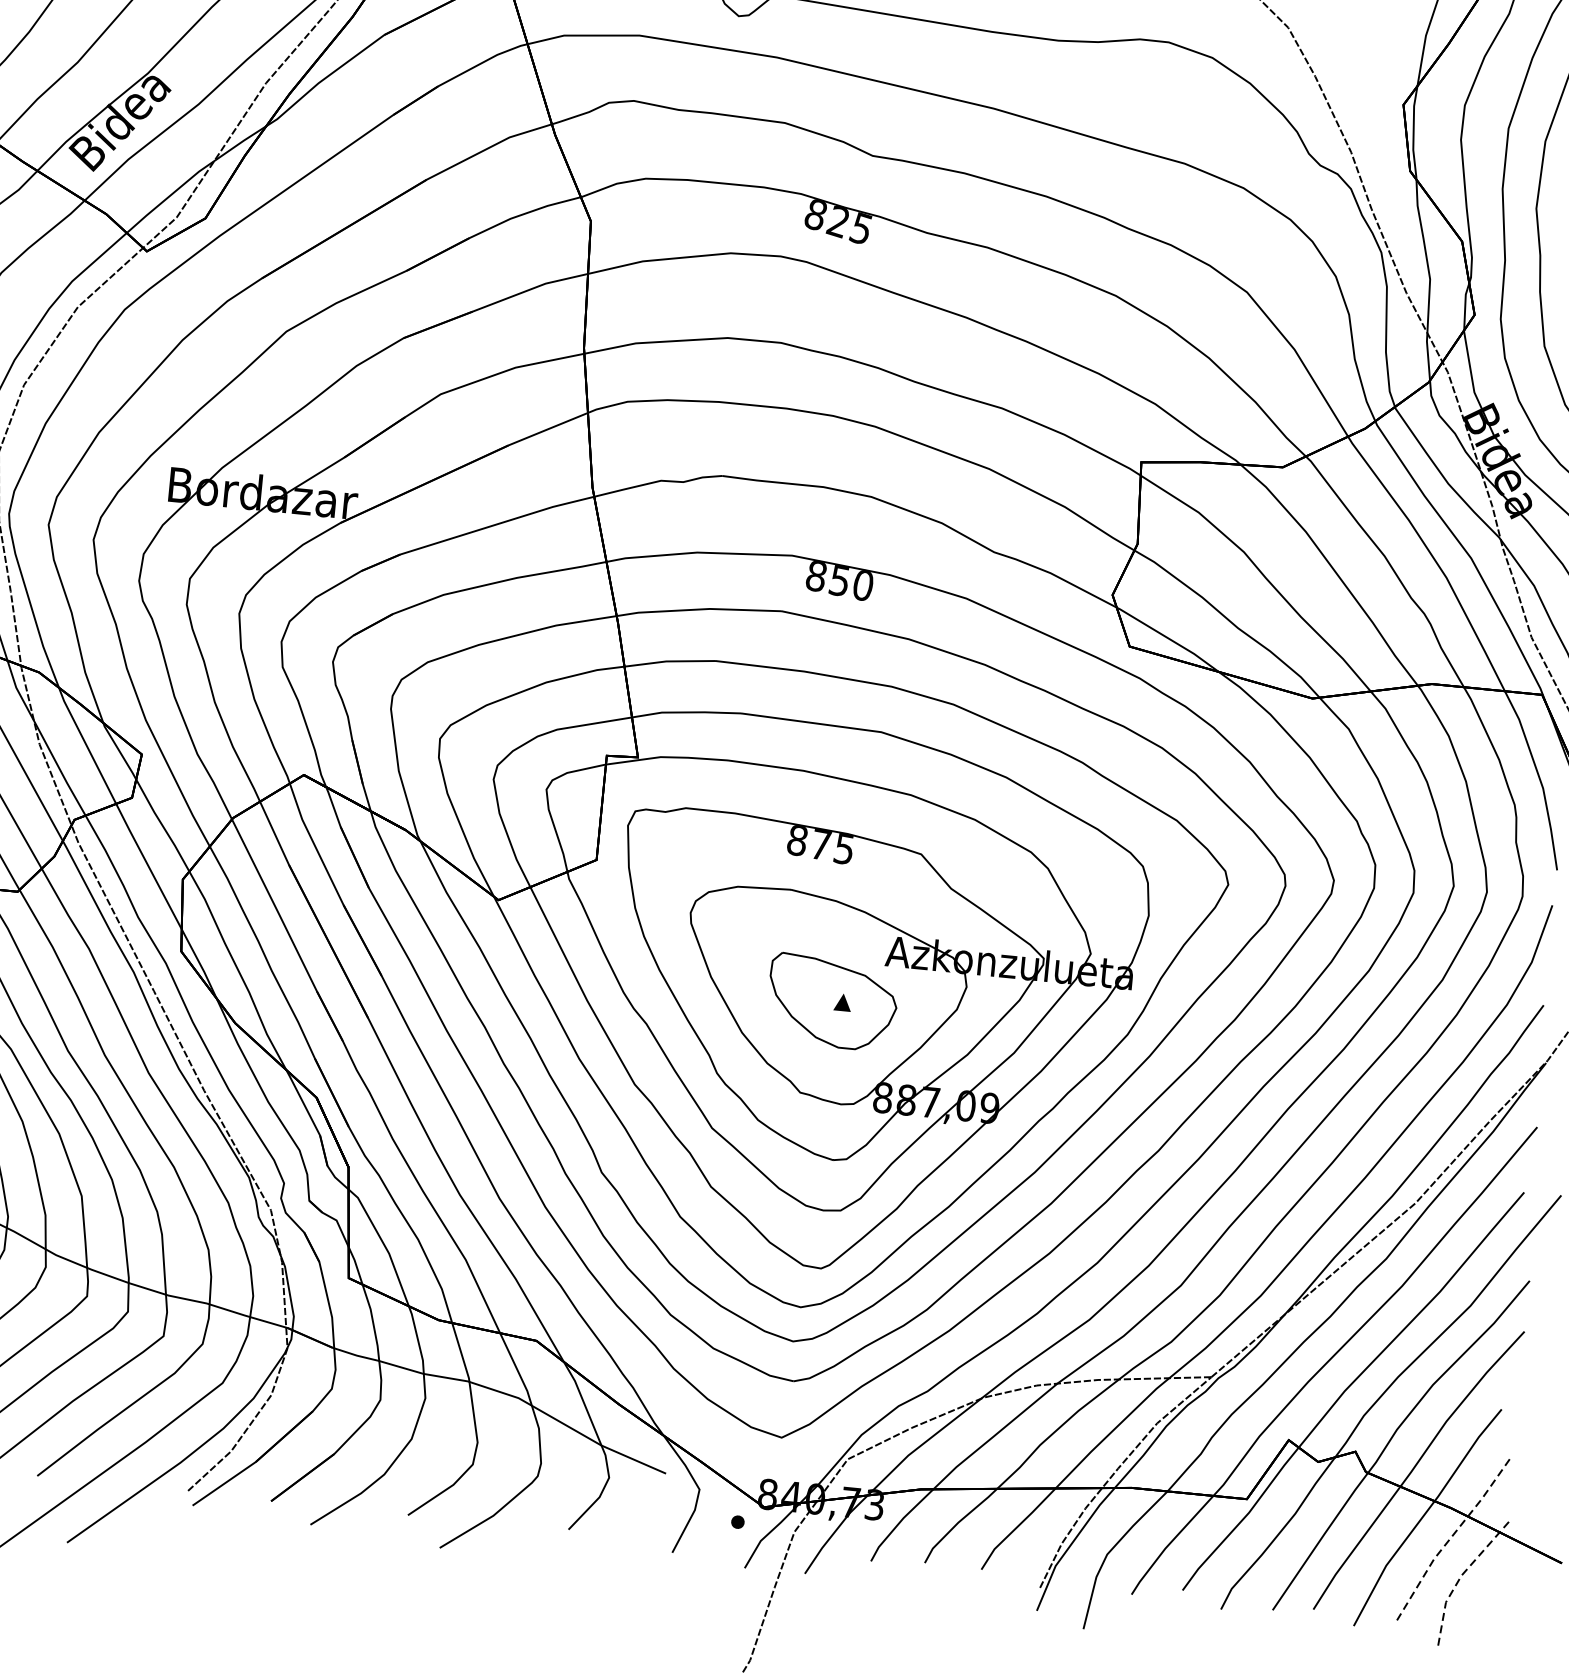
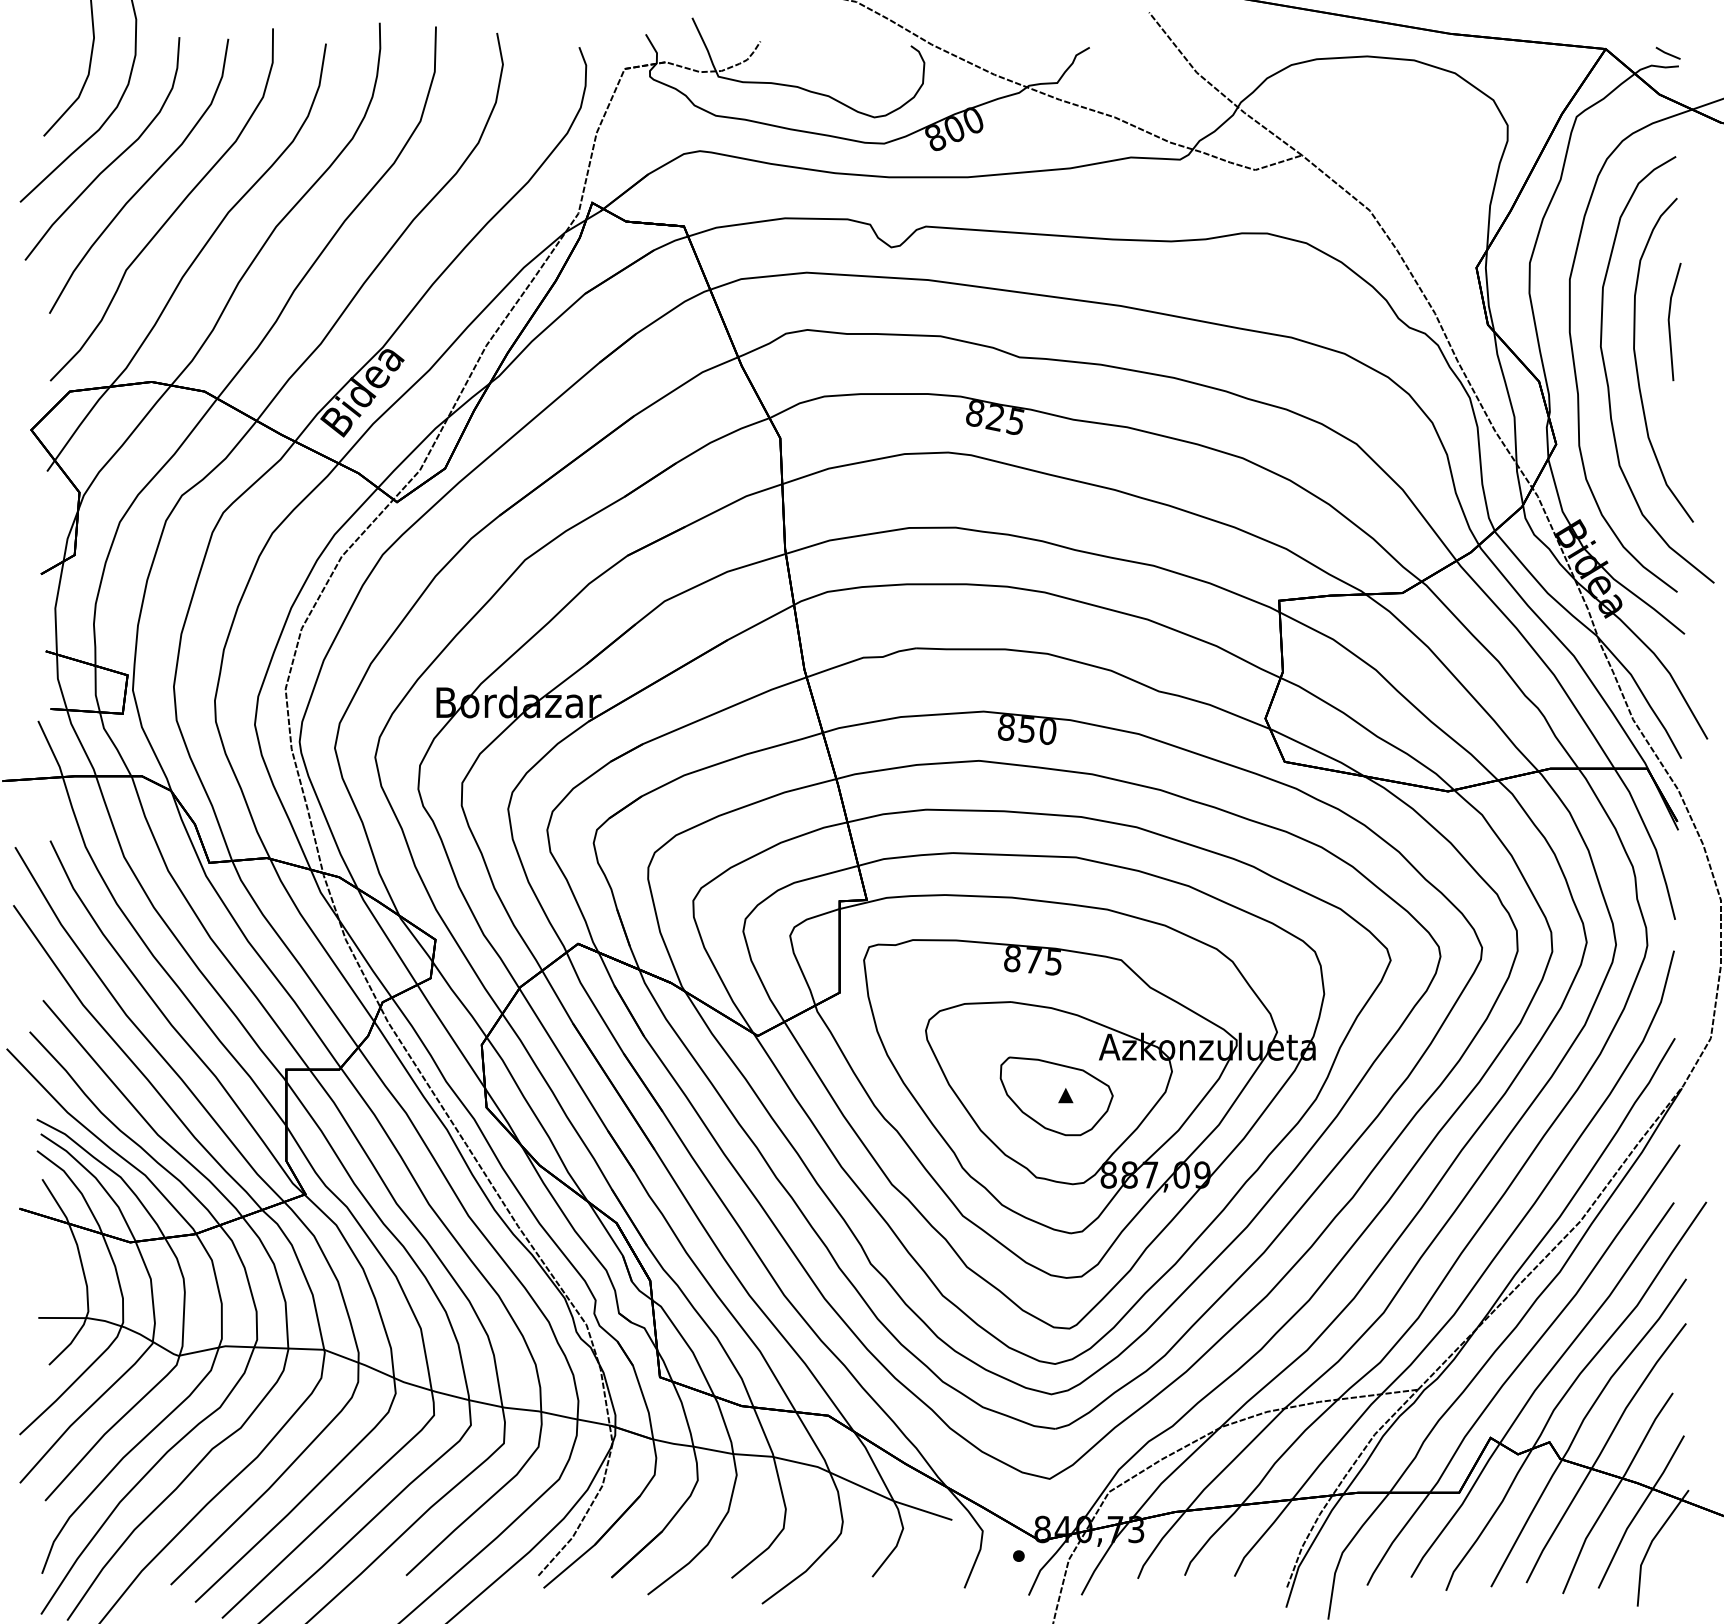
line: (1449, 1539) -> (1638, 1510), dashed -> solid
line: (1460, 1578) -> (1651, 1543), dashed -> solid

